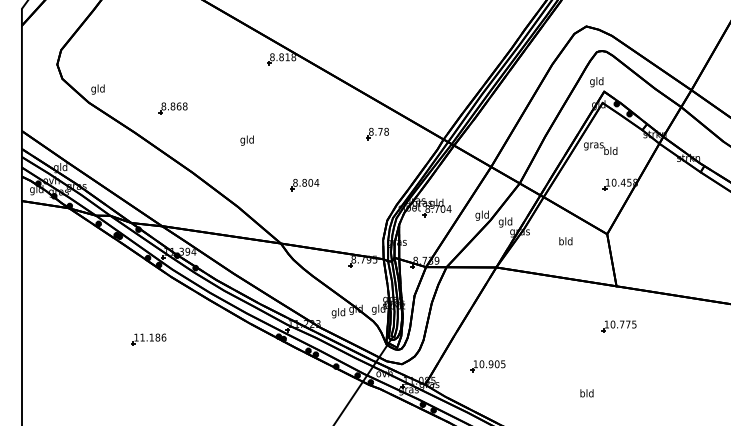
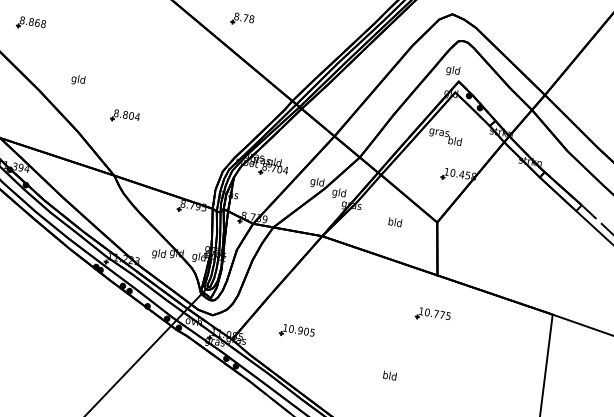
part: (377, 133) -> (242, 19), moved
text: (246, 140) -> (77, 79), moved
part: (304, 185) -> (124, 117), moved

